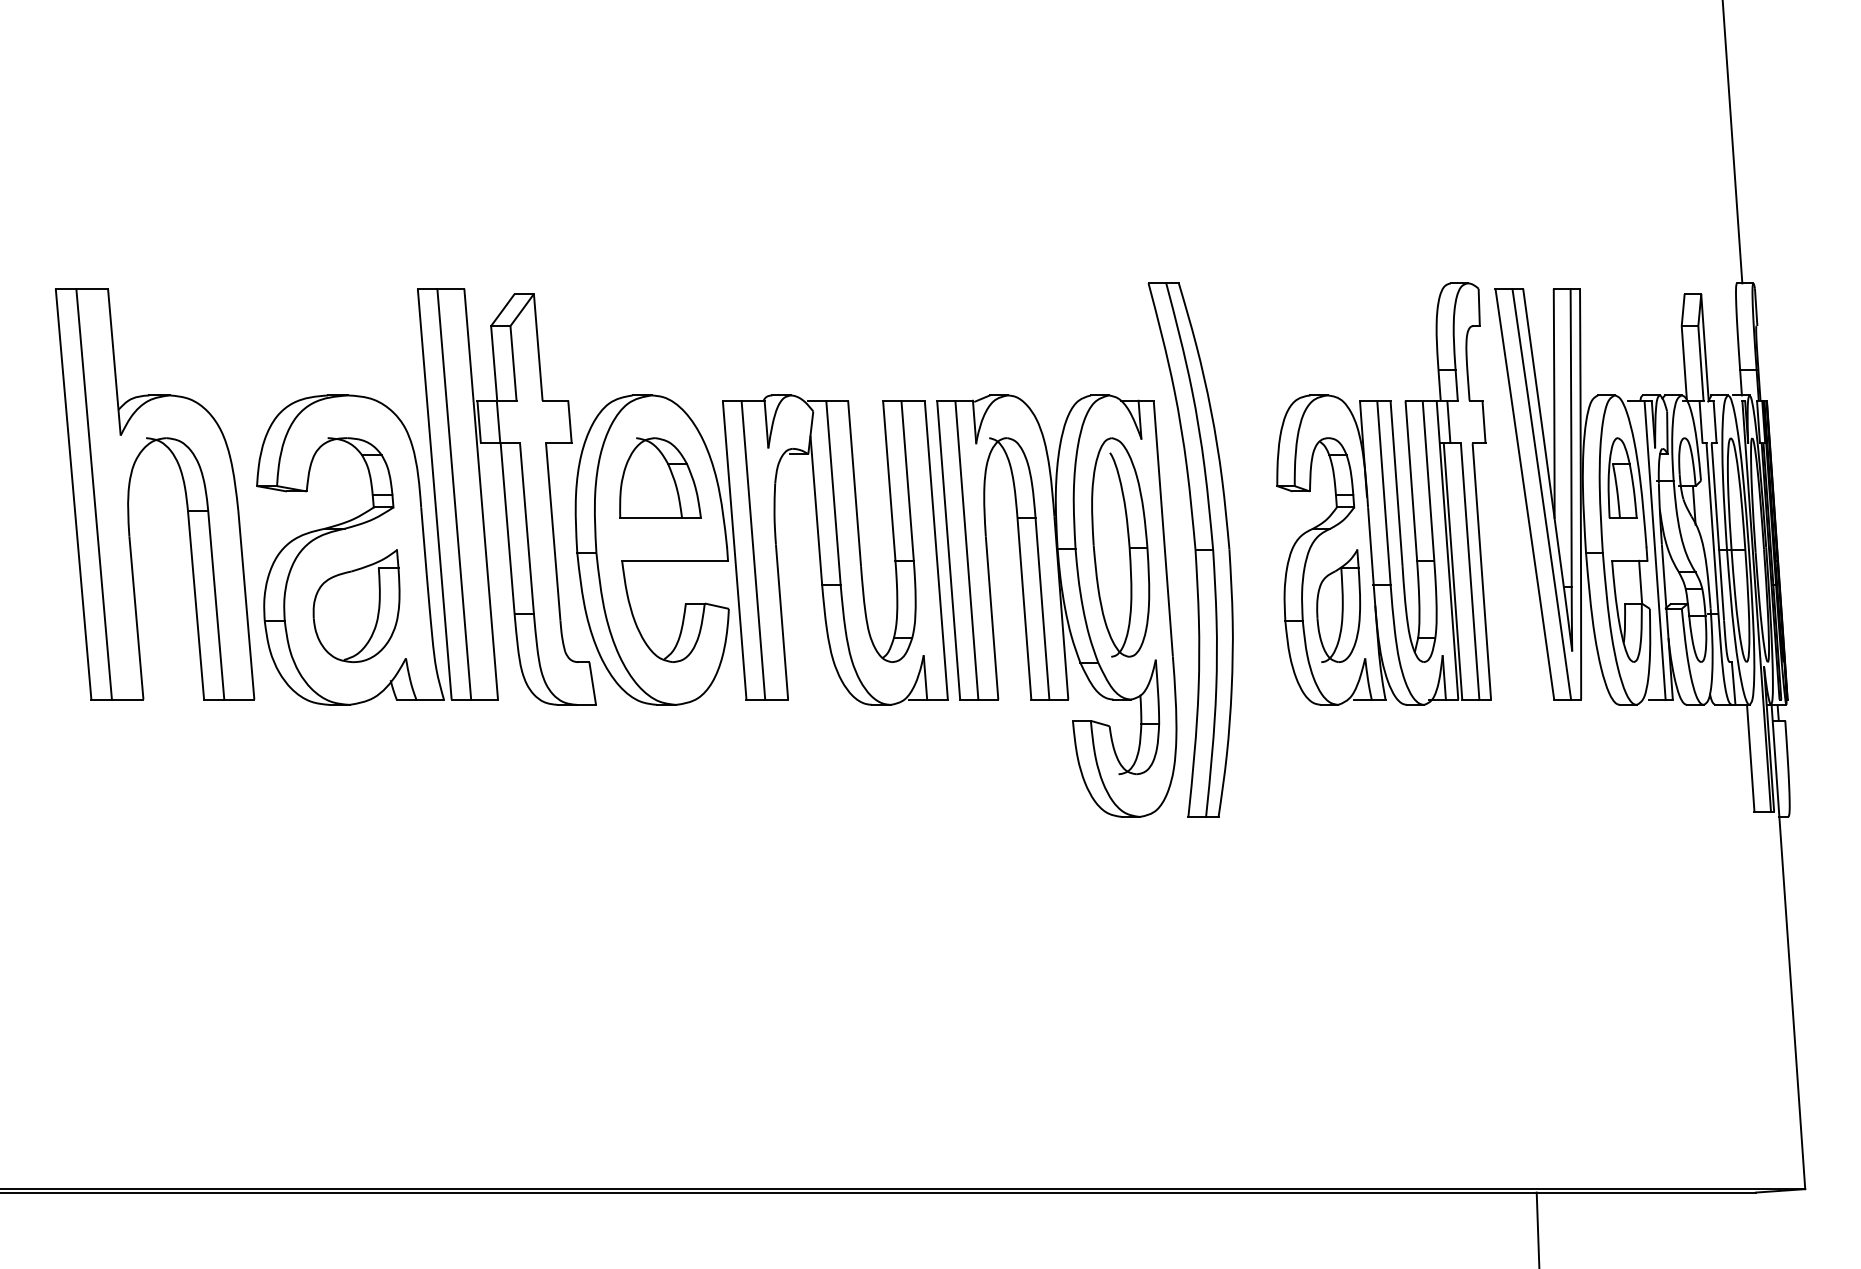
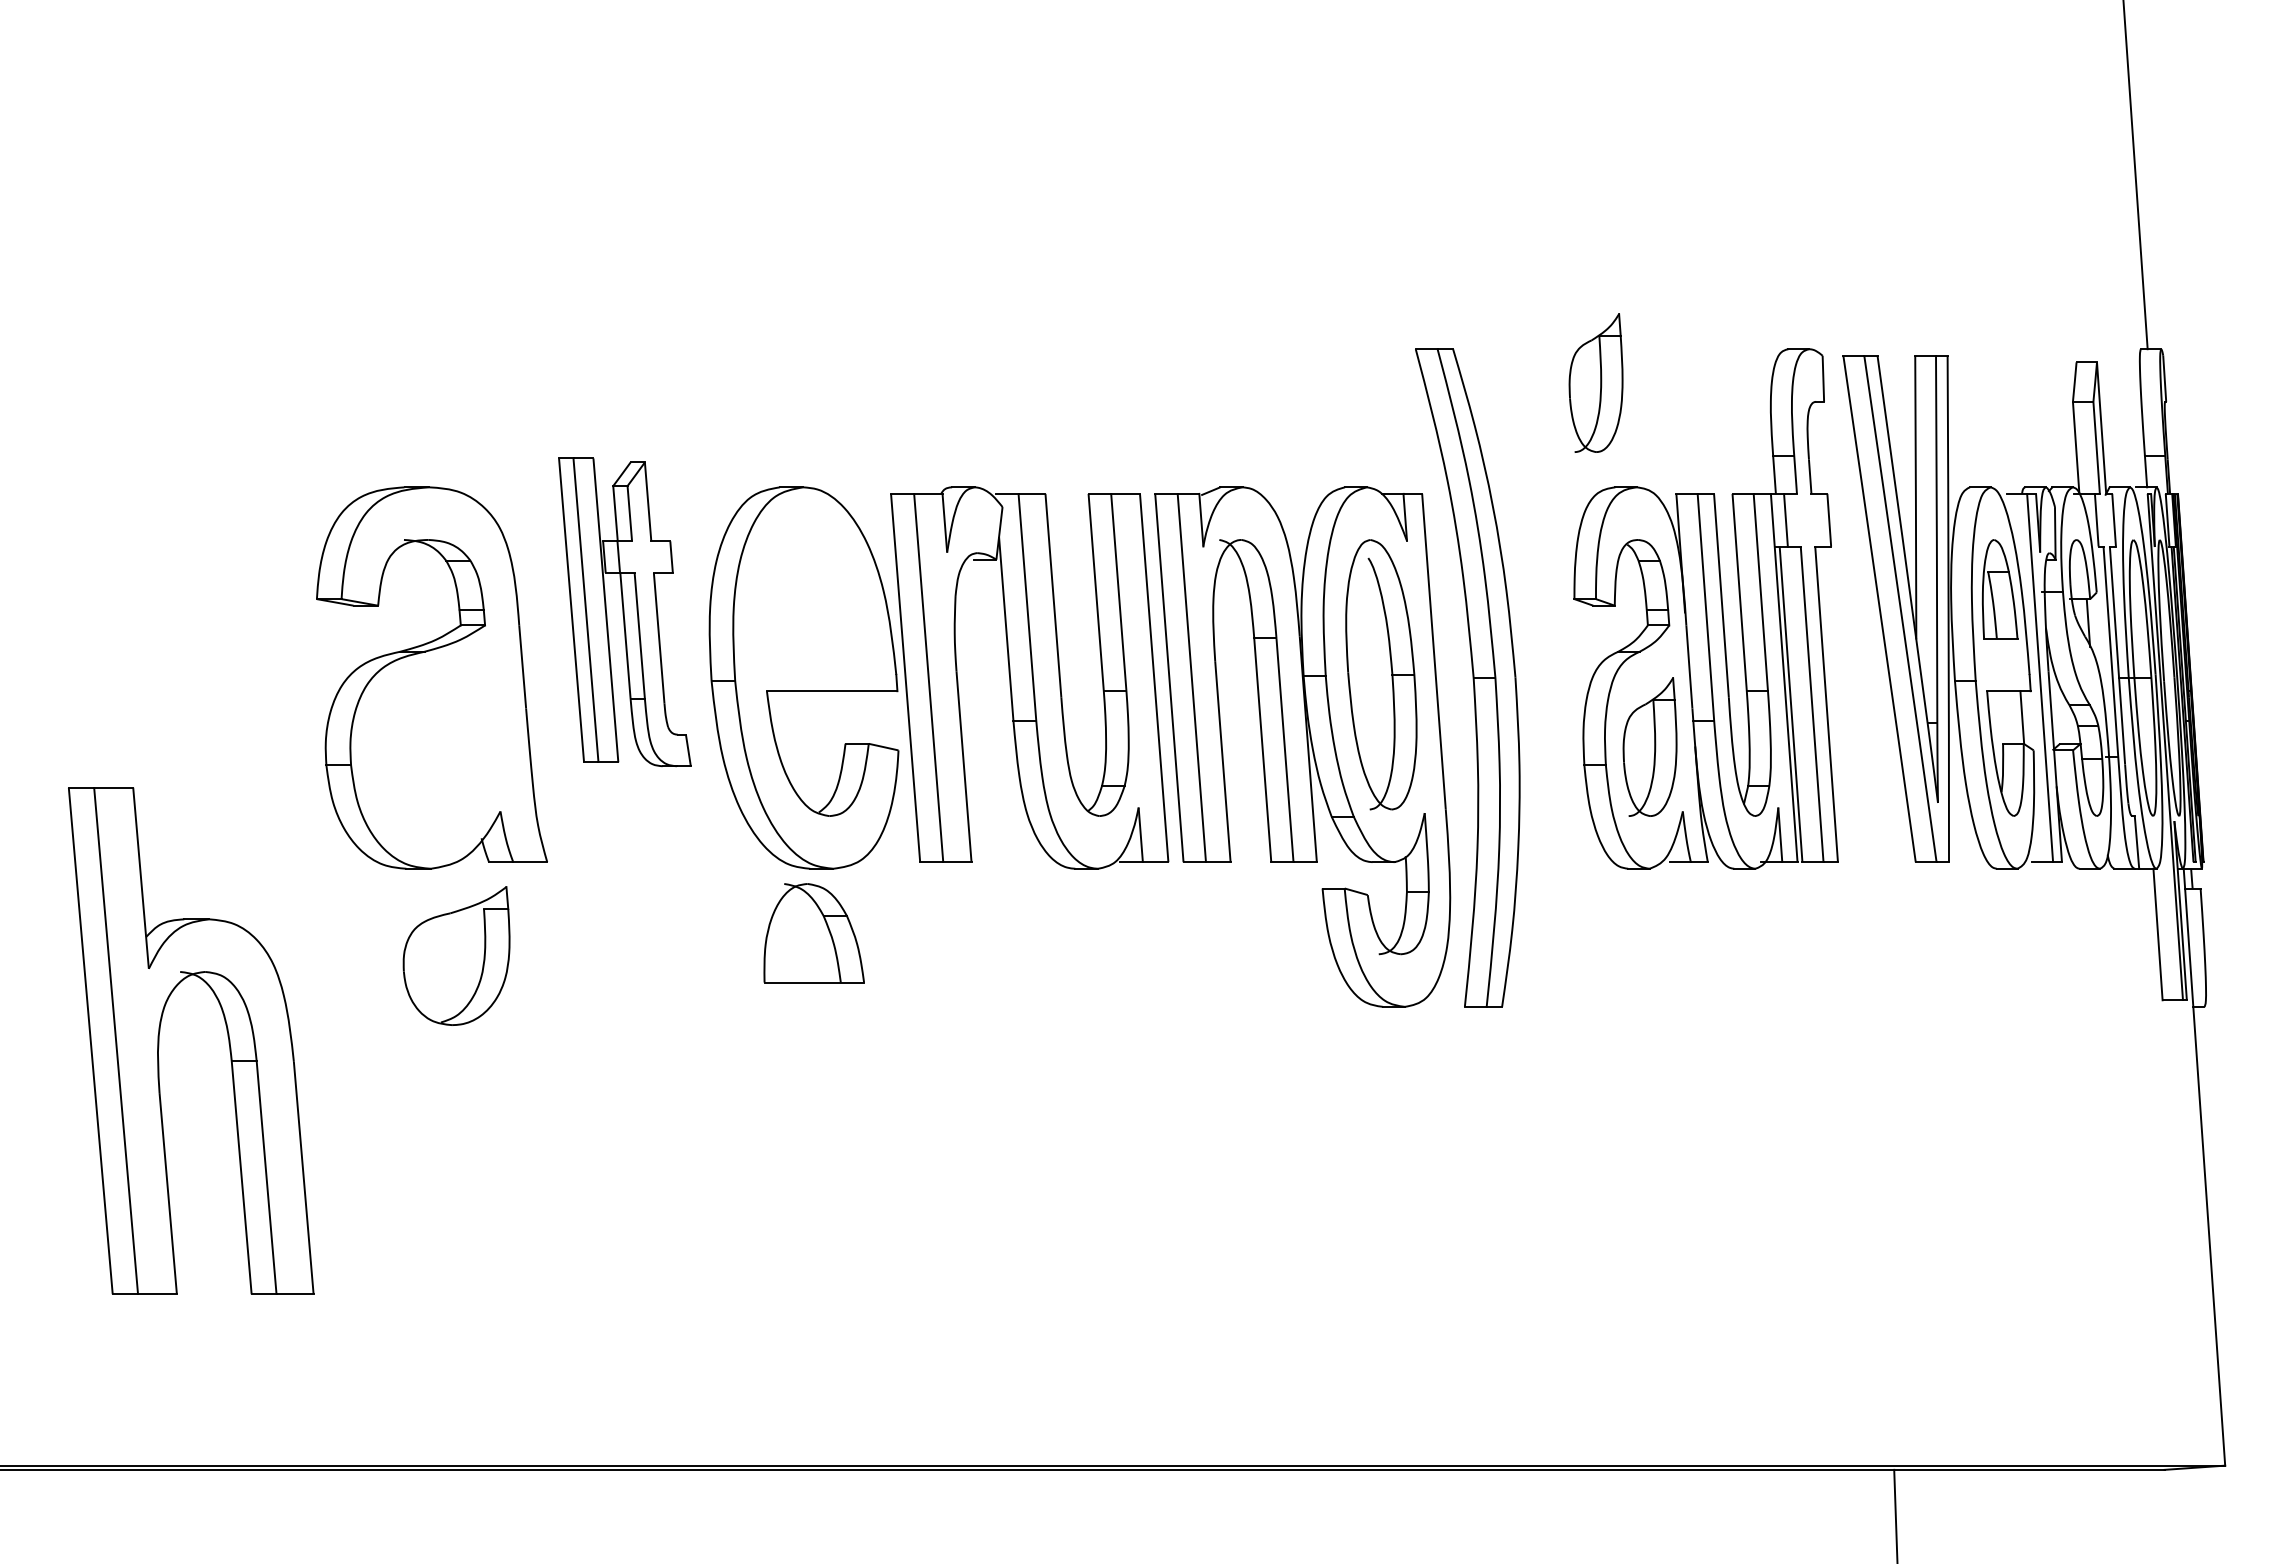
part: (1294, 310) -> (1595, 382), added
part: (659, 478) -> (813, 933), moved
part: (129, 493) -> (159, 1040), moved
part: (506, 496) -> (624, 612), size x0.6
part: (356, 605) -> (456, 955), moved

